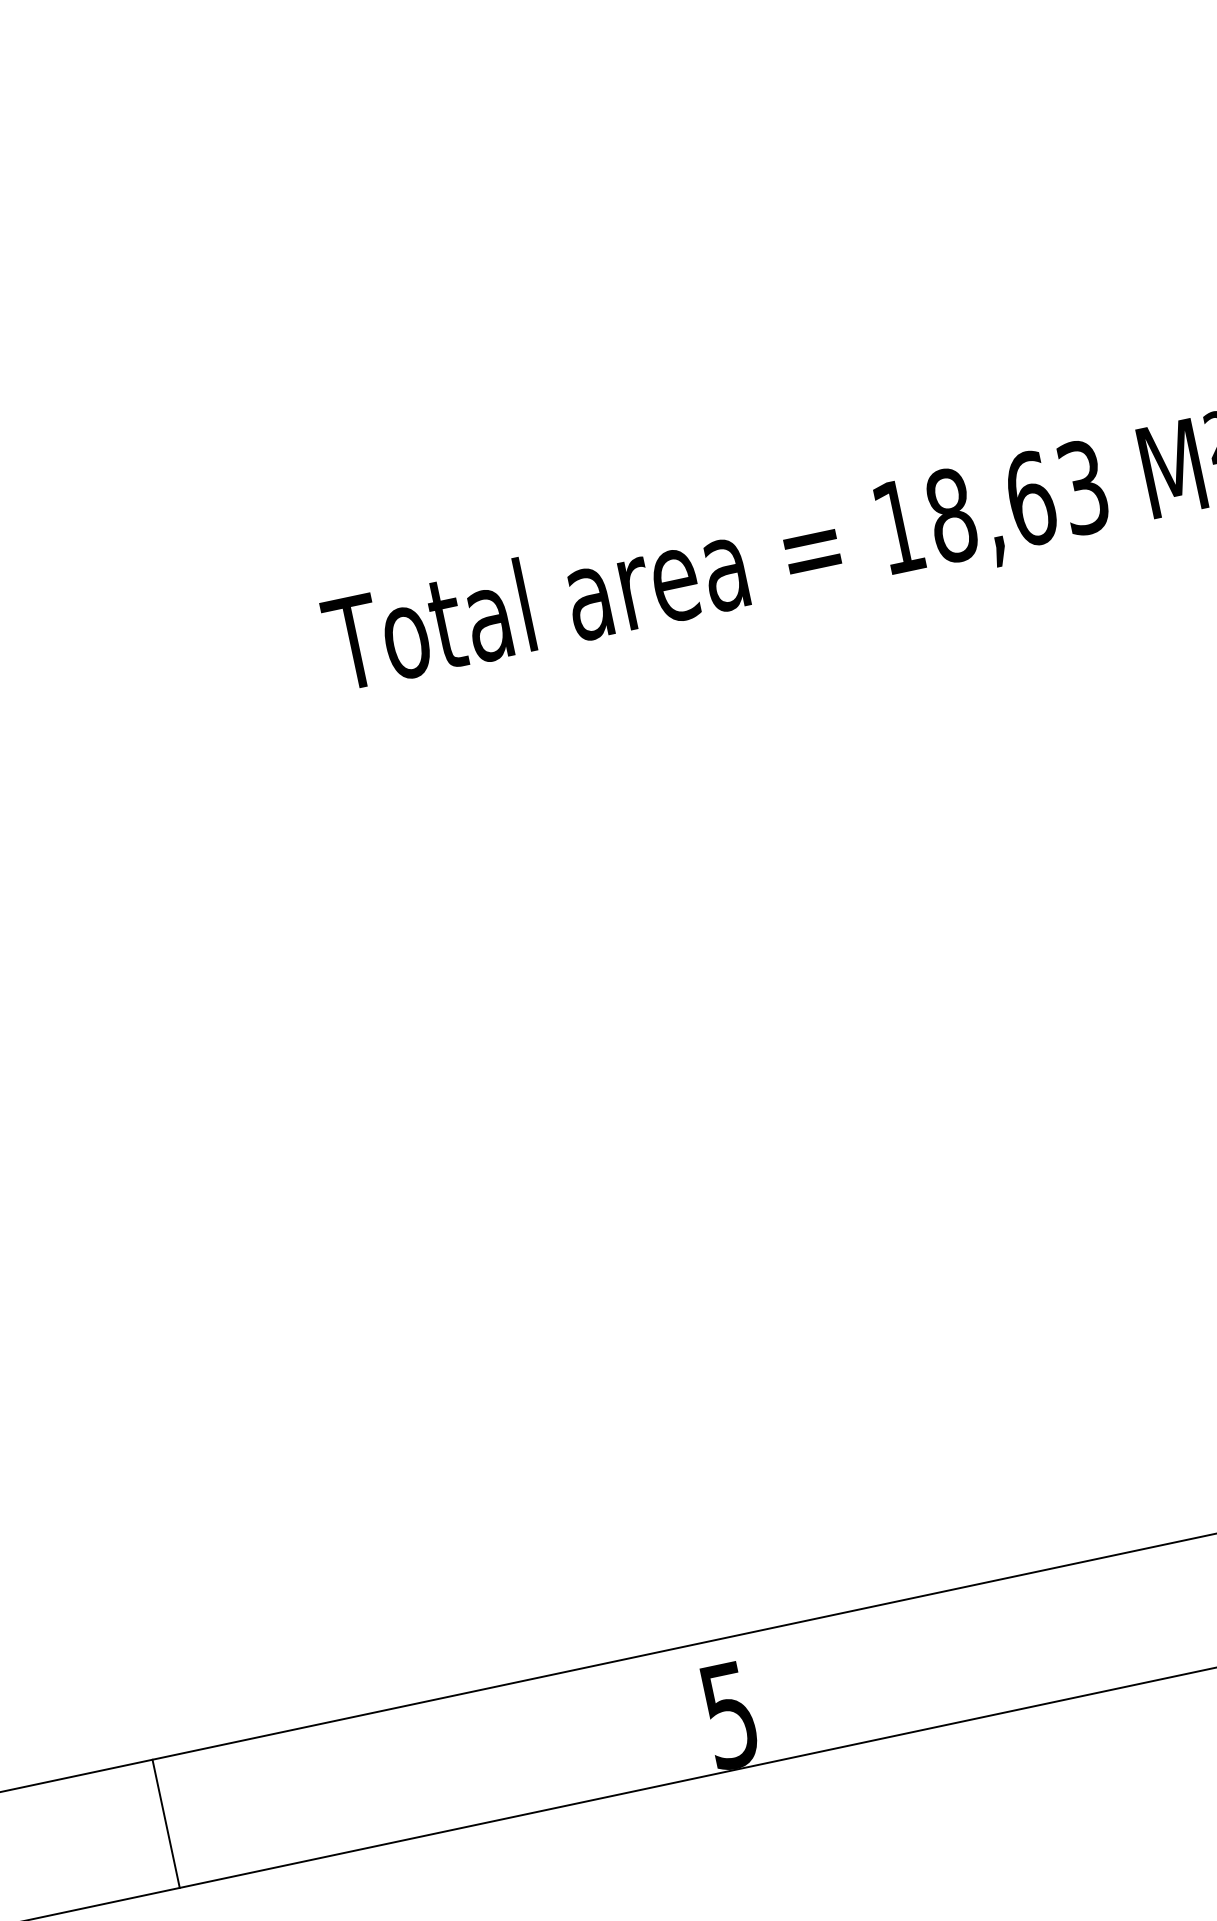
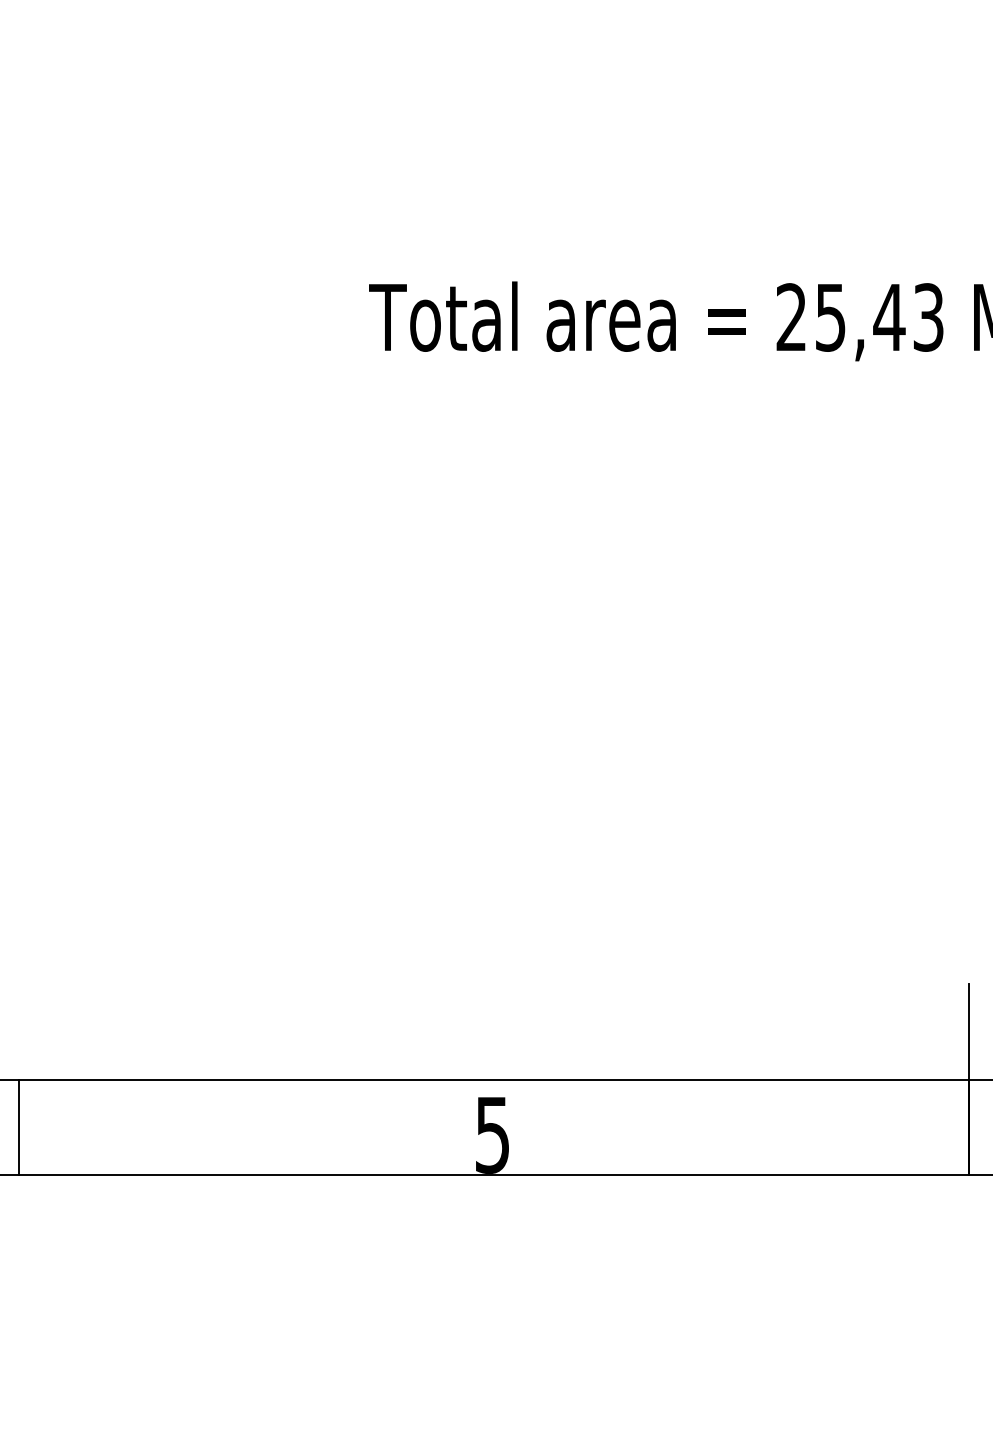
text: (964, 512) -> (840, 317), 18,63 -> 25,43
line: (165, 1823) -> (18, 1126), moved

